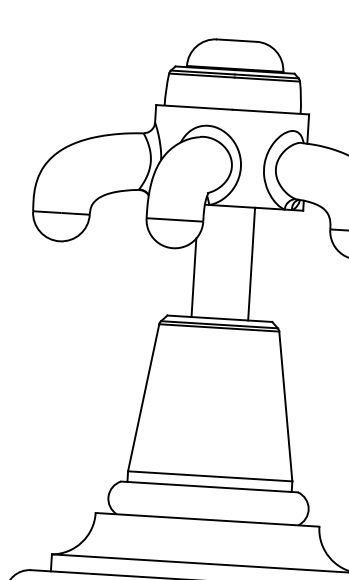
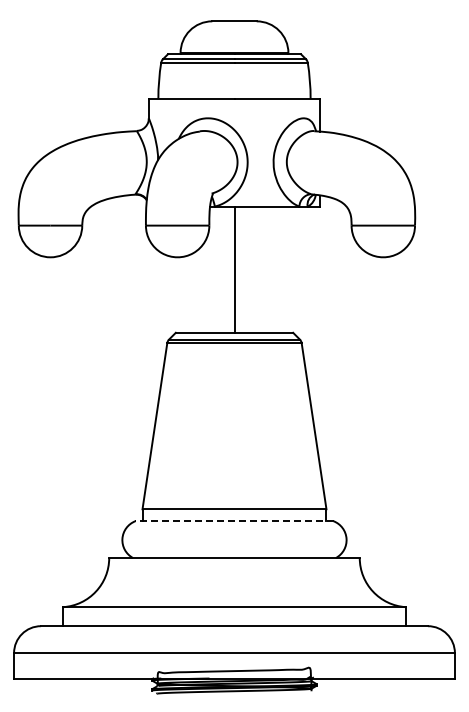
line: (251, 263) -> (235, 269), moved
line: (193, 277) -> (202, 288), removed
line: (209, 487) -> (234, 521), solid -> dashed

